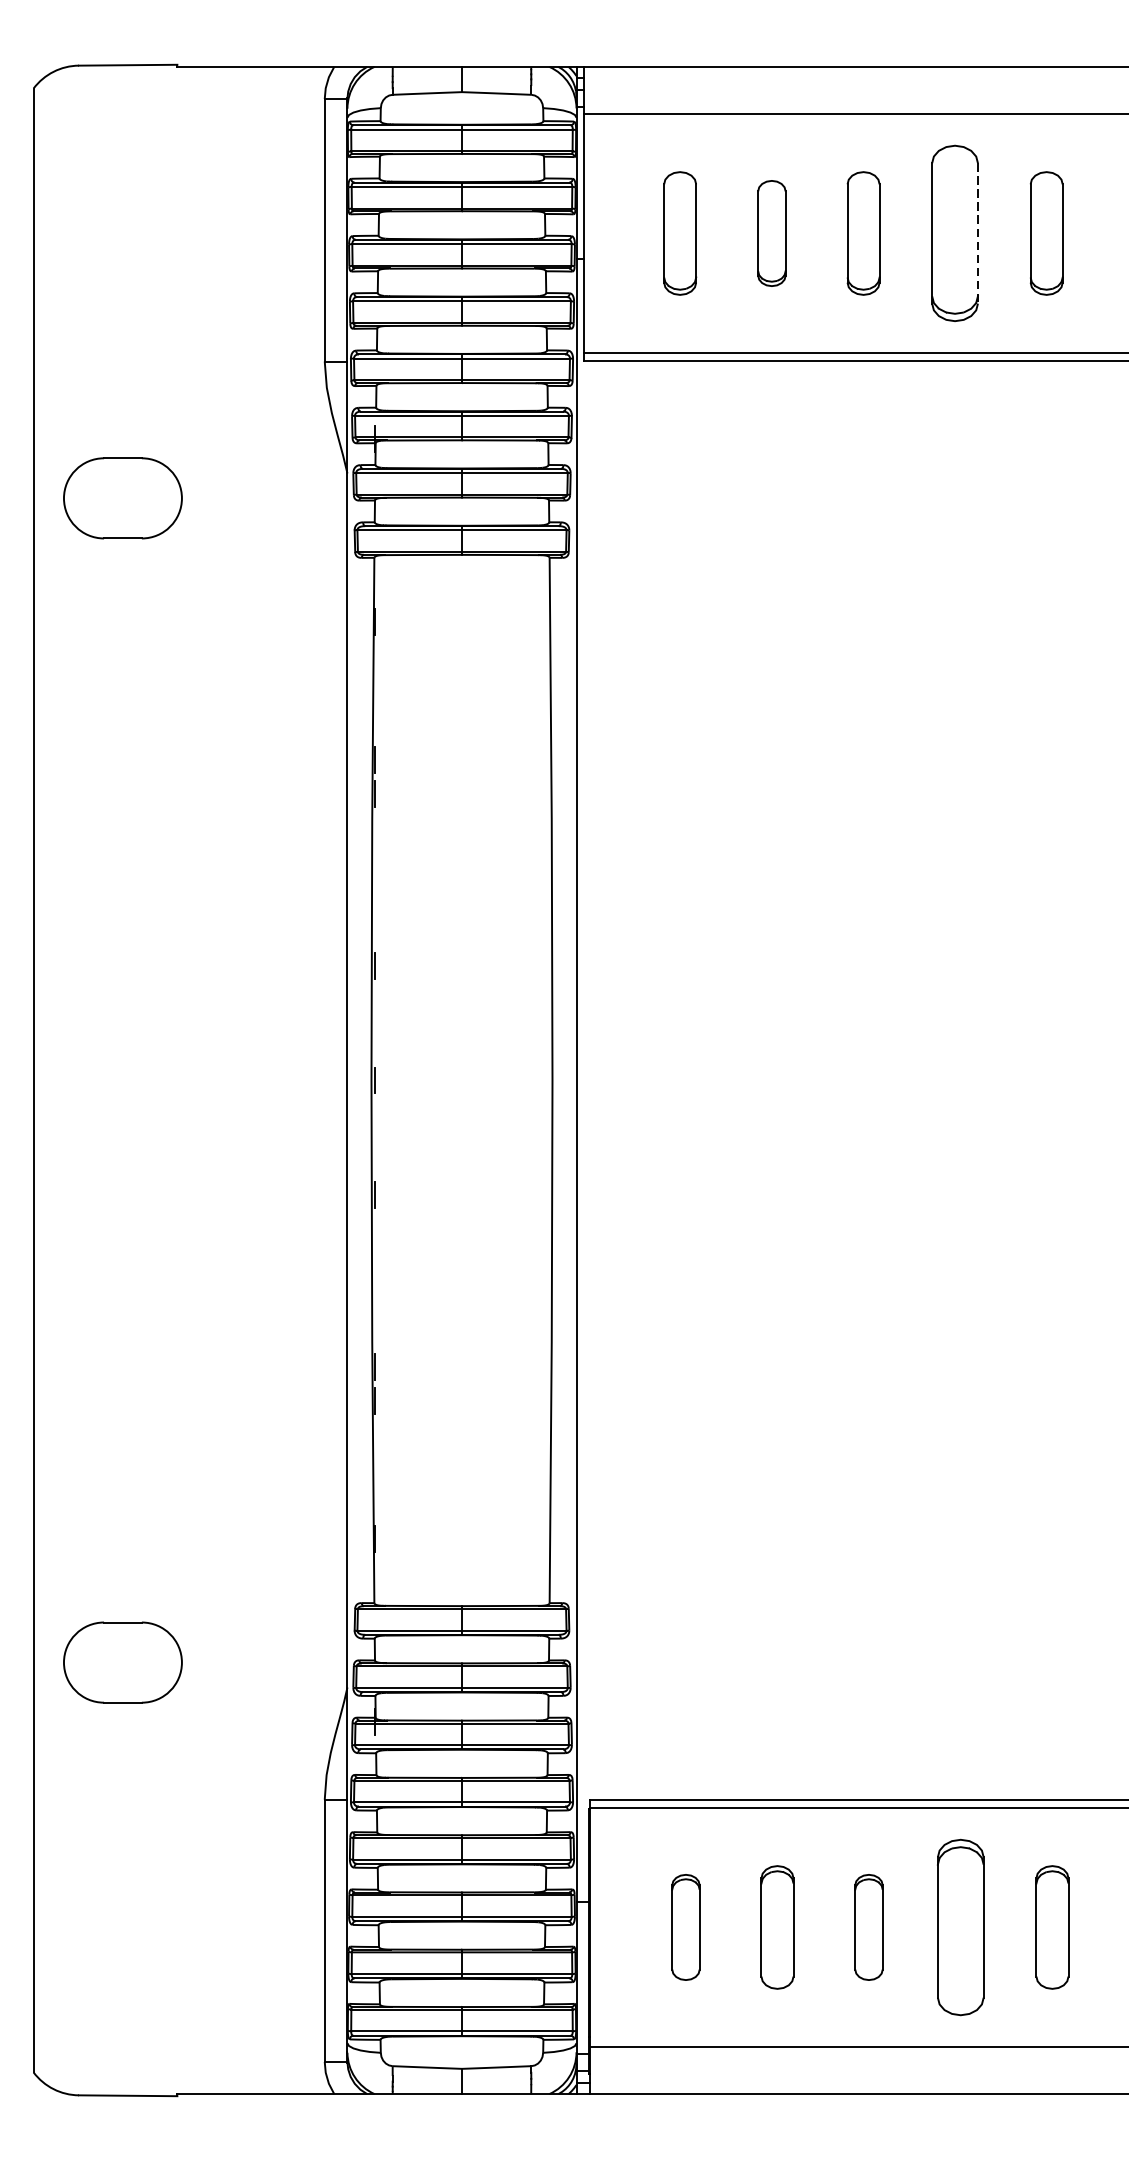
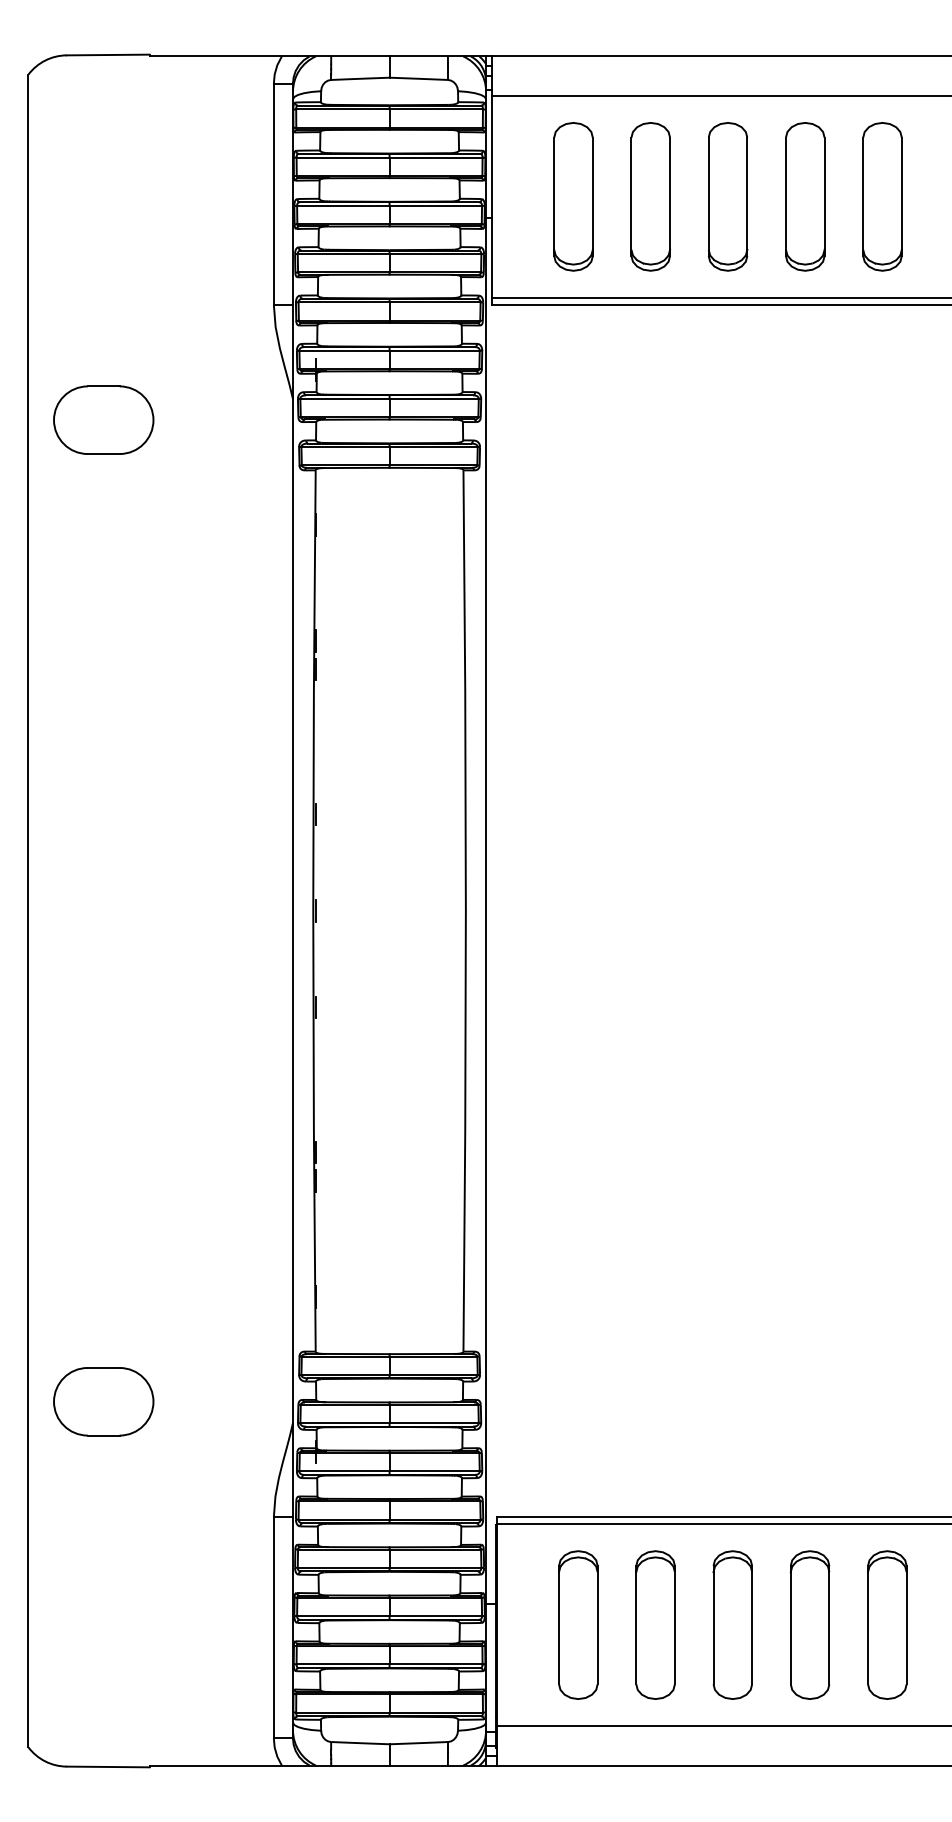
part: (680, 233) -> (573, 196), size x1.43
part: (771, 233) -> (650, 196), size x1.67
part: (863, 233) -> (728, 196), size x1.43
part: (1046, 233) -> (882, 196), size x1.43
line: (977, 234) -> (824, 197), dashed -> solid
part: (686, 1926) -> (578, 1624), size x1.67
part: (777, 1926) -> (655, 1624), size x1.43
part: (868, 1926) -> (732, 1624), size x1.67
part: (1052, 1926) -> (887, 1624), size x1.43

